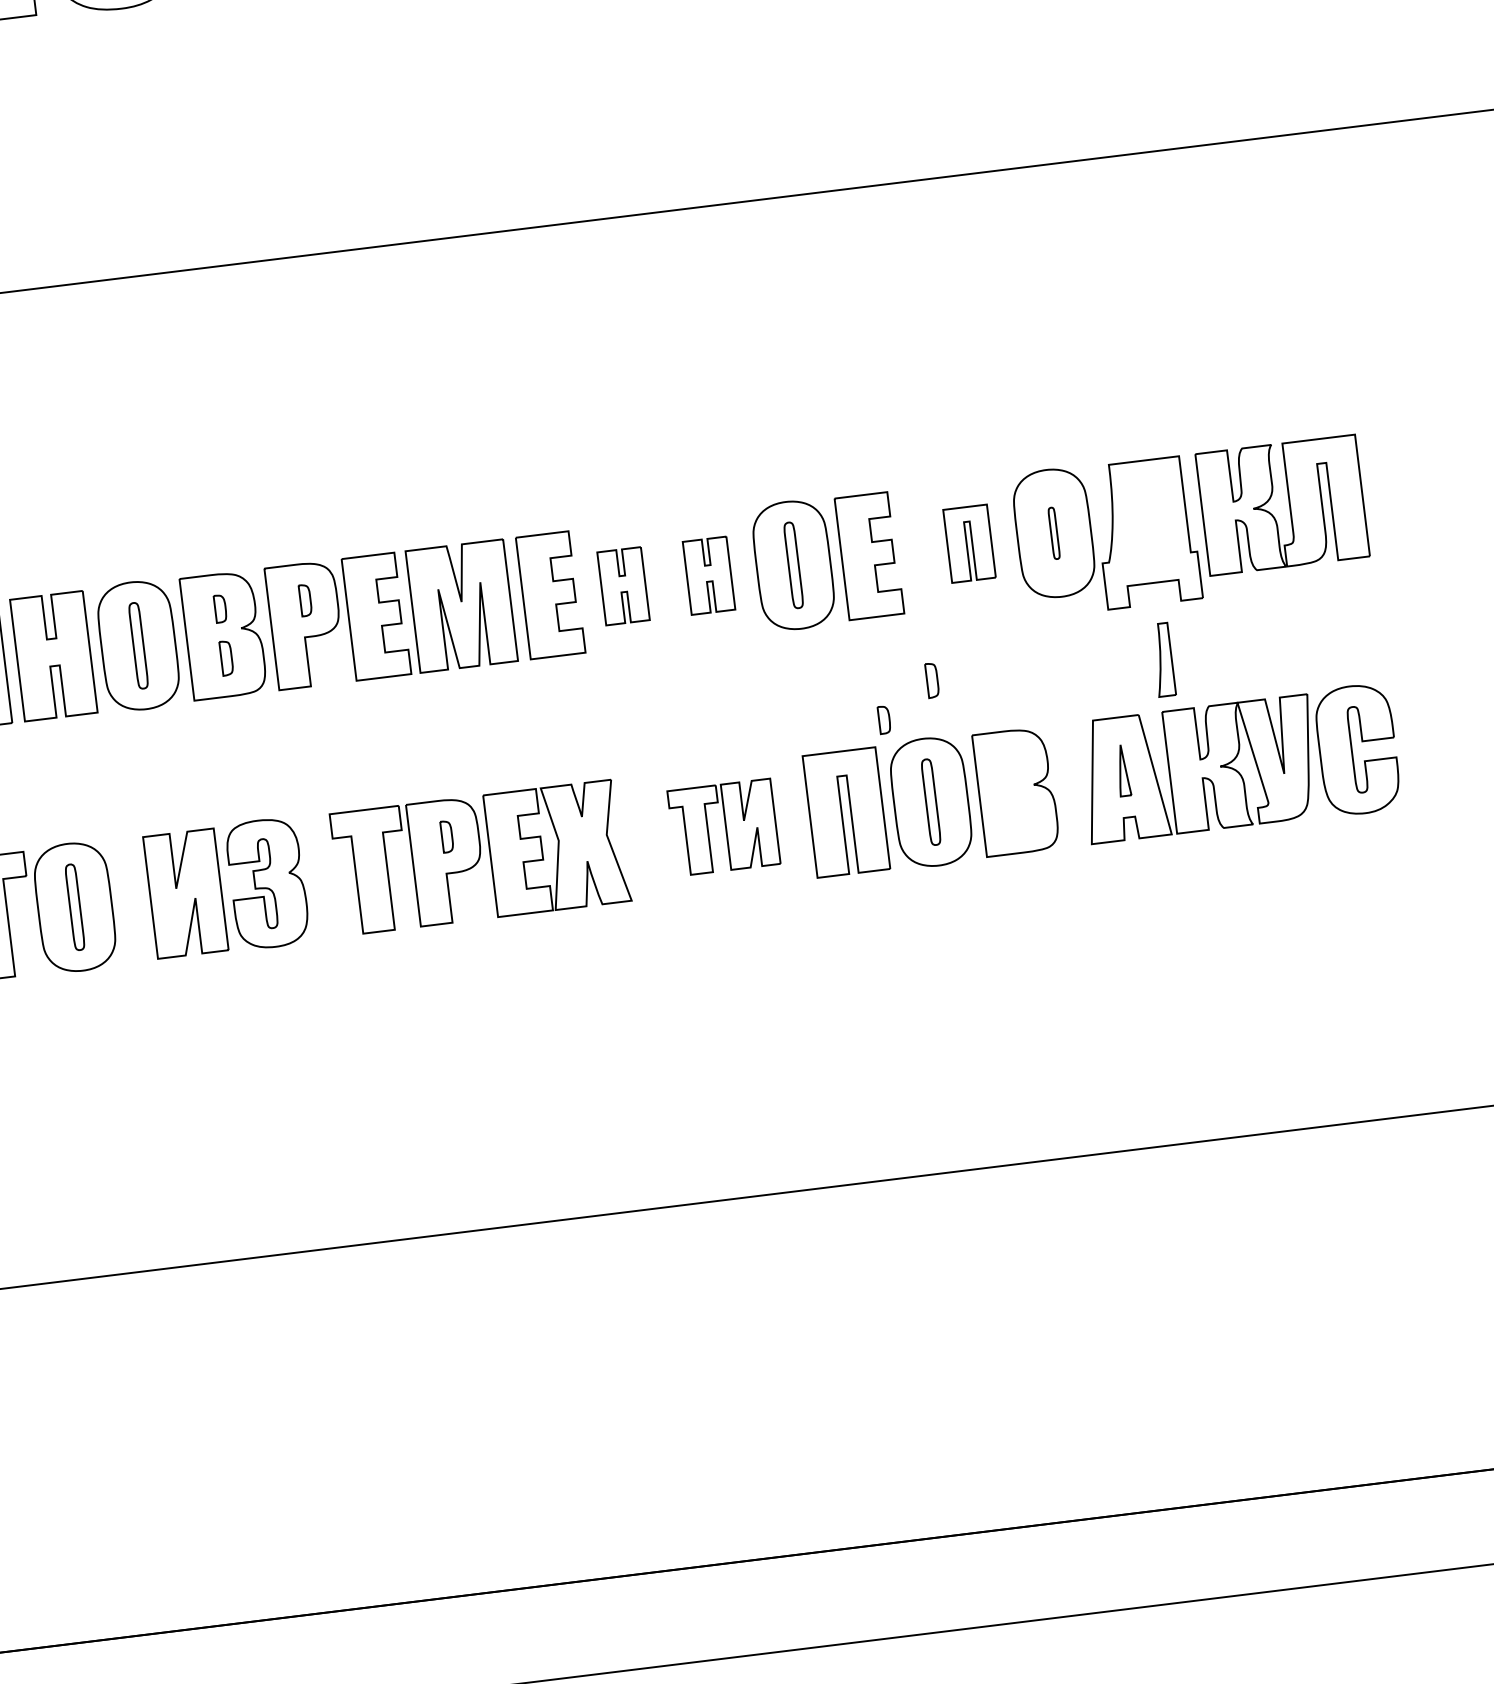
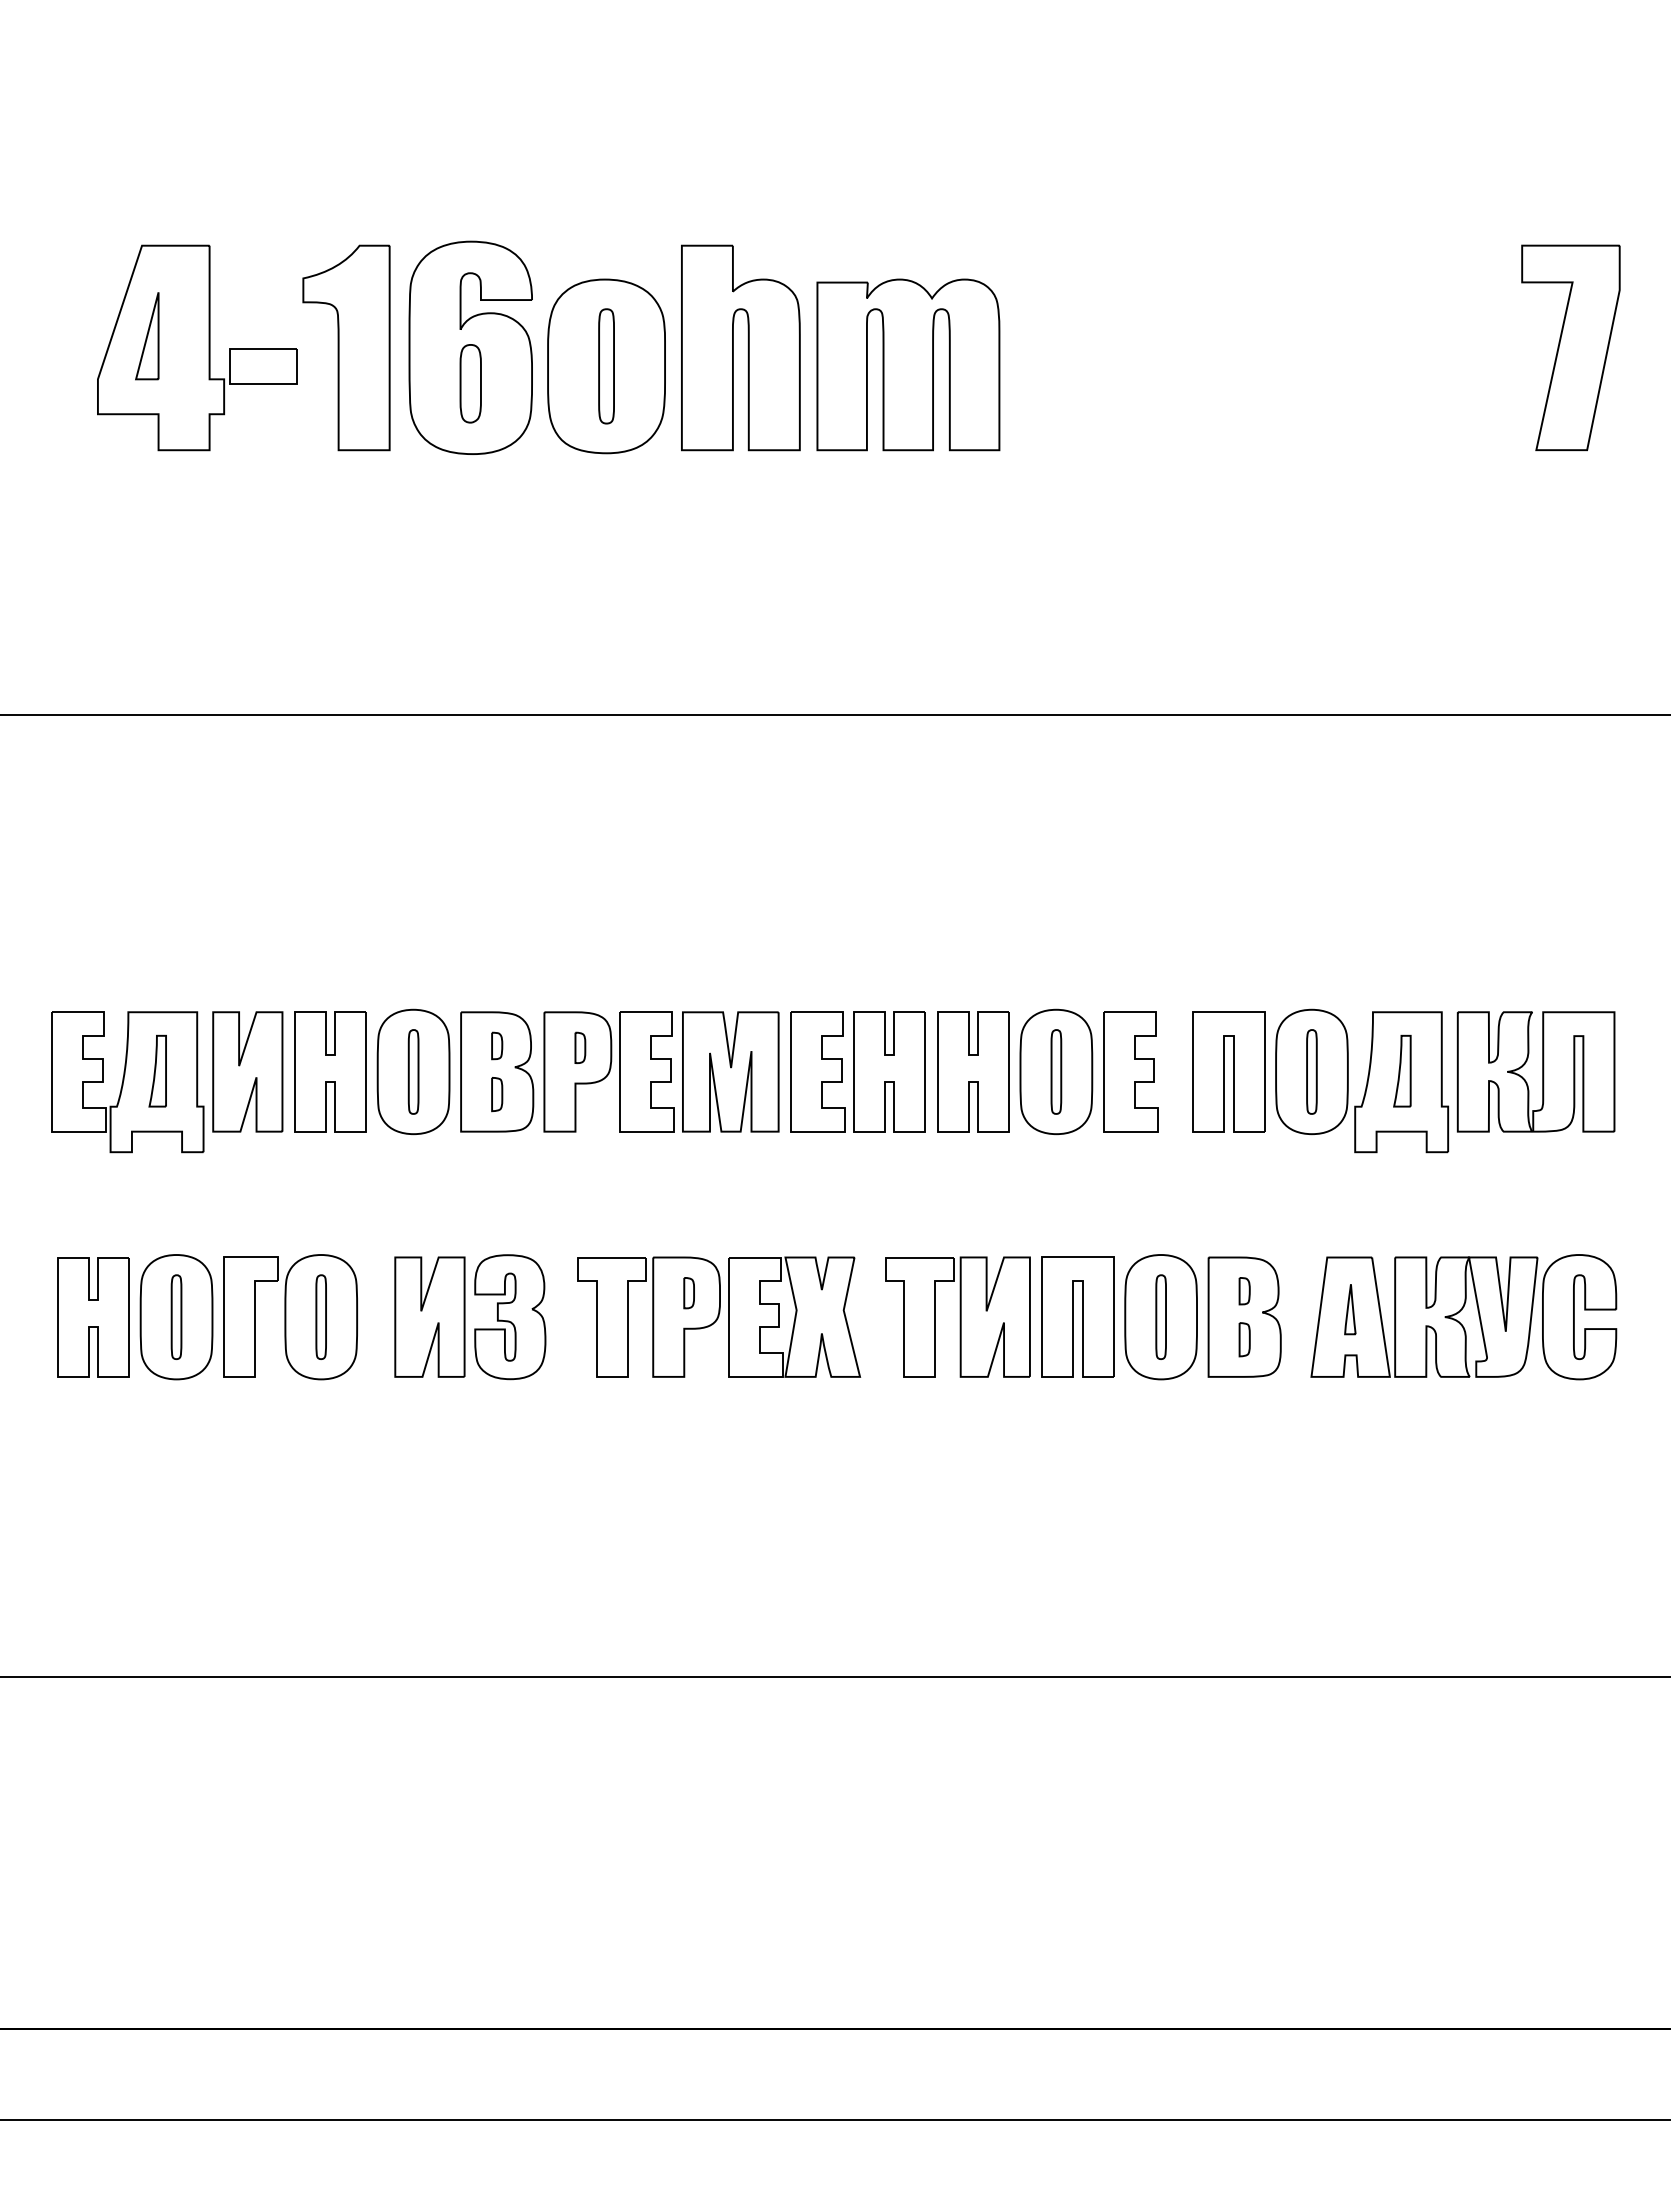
part: (1053, 532) -> (1311, 1071), size x1.67
part: (969, 543) -> (1228, 1071), size x1.67
part: (709, 575) -> (973, 1071), size x1.67
part: (623, 585) -> (889, 1071), size x1.67
part: (1163, 659) -> (1402, 1070), moved
part: (932, 680) -> (1244, 1339), moved
part: (884, 720) -> (1244, 1291), moved
part: (723, 826) -> (957, 1316), size x1.43

